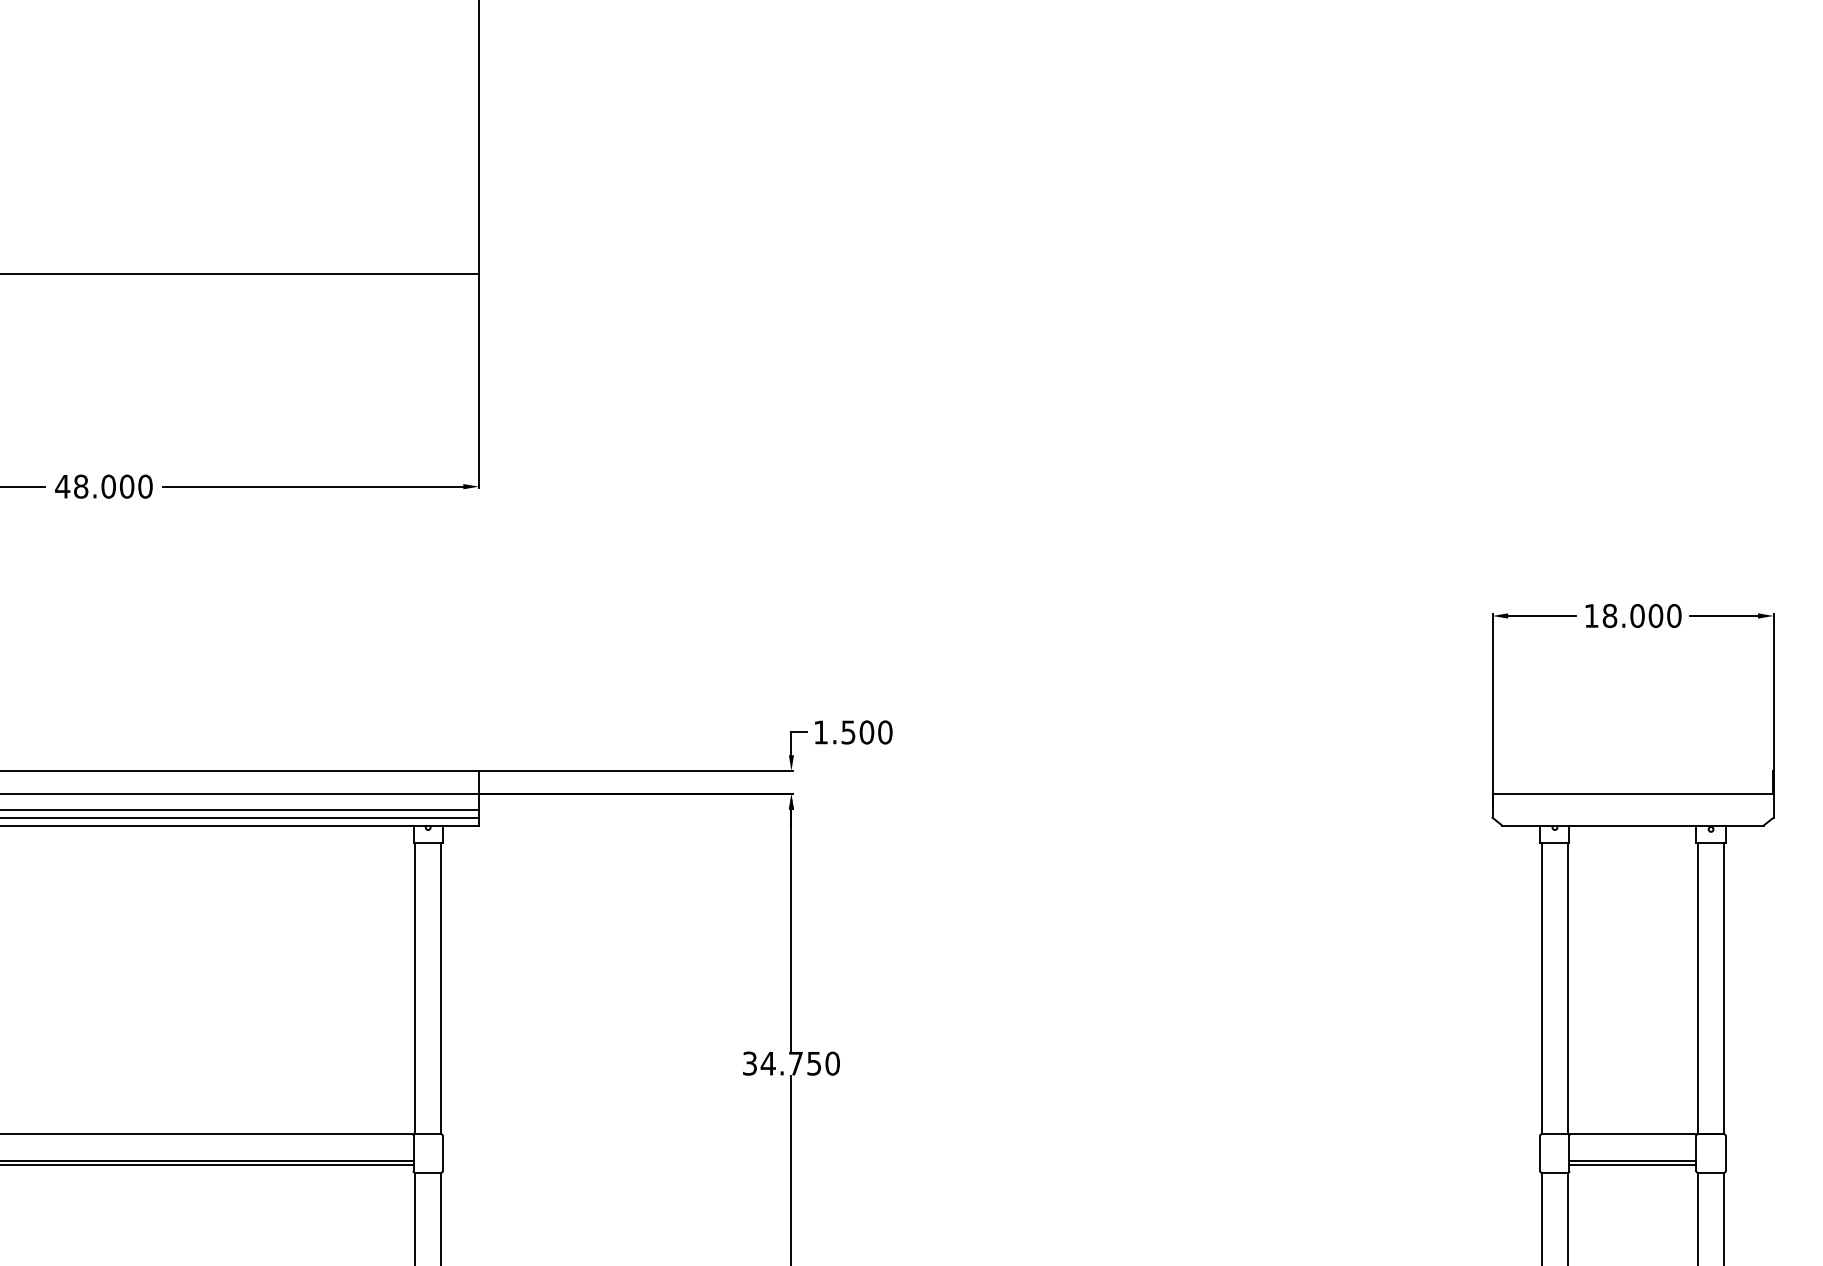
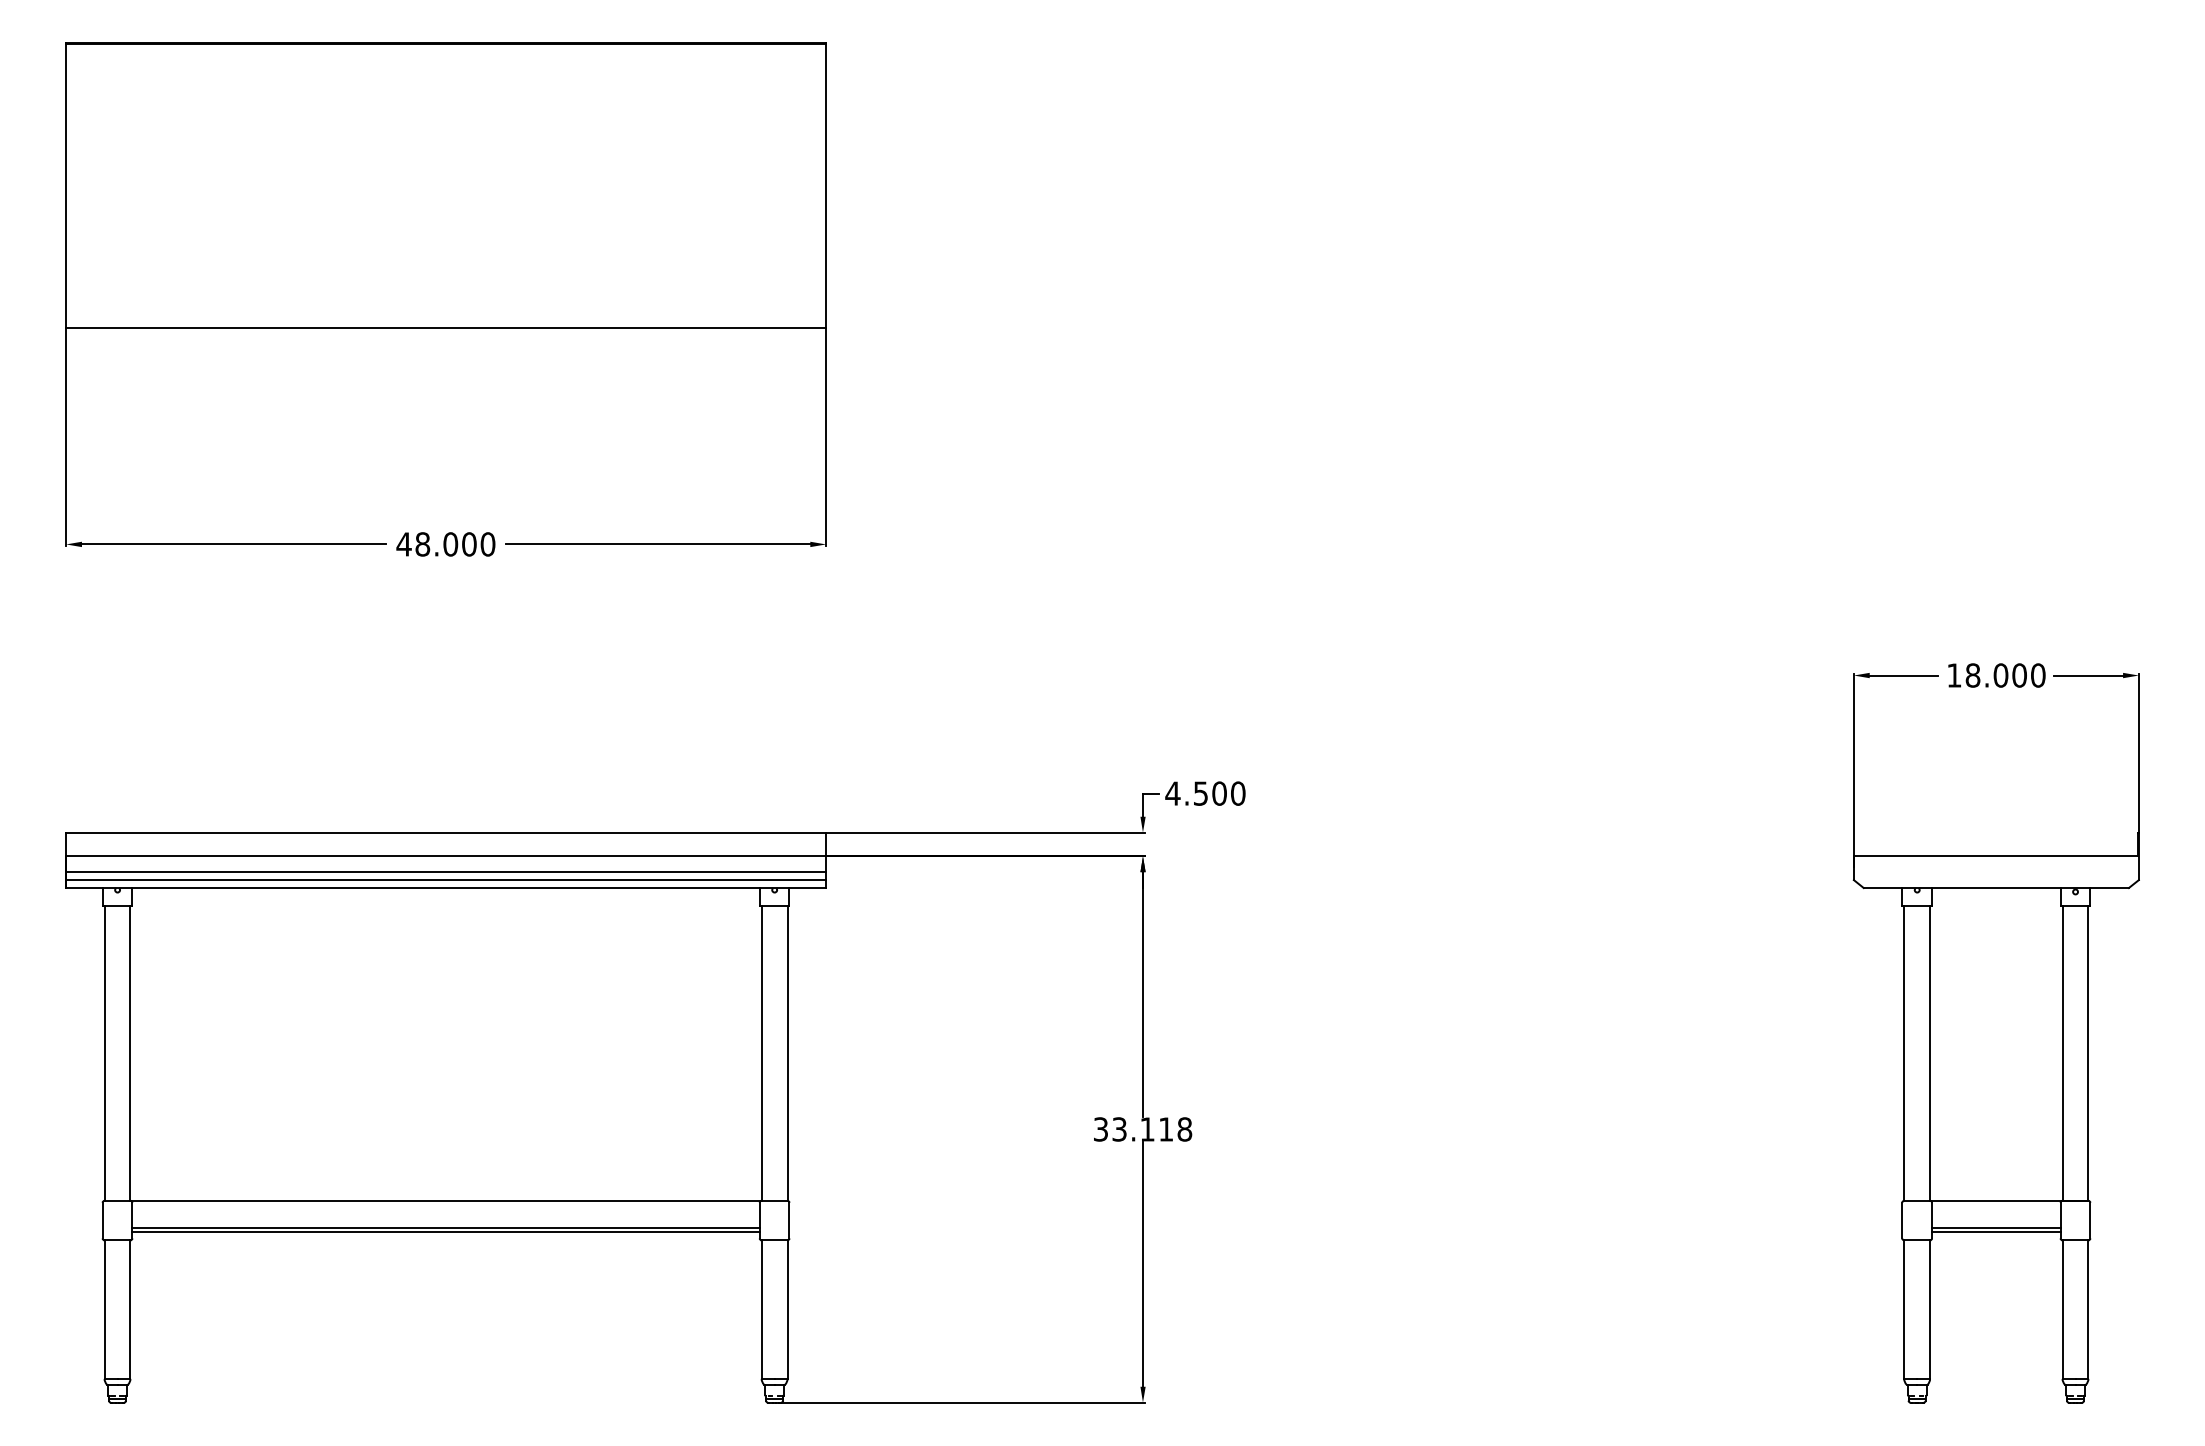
text: (820, 732) -> (1172, 793), 1.500 -> 4.500
text: (799, 1063) -> (1151, 1129), 34.750 -> 33.118

